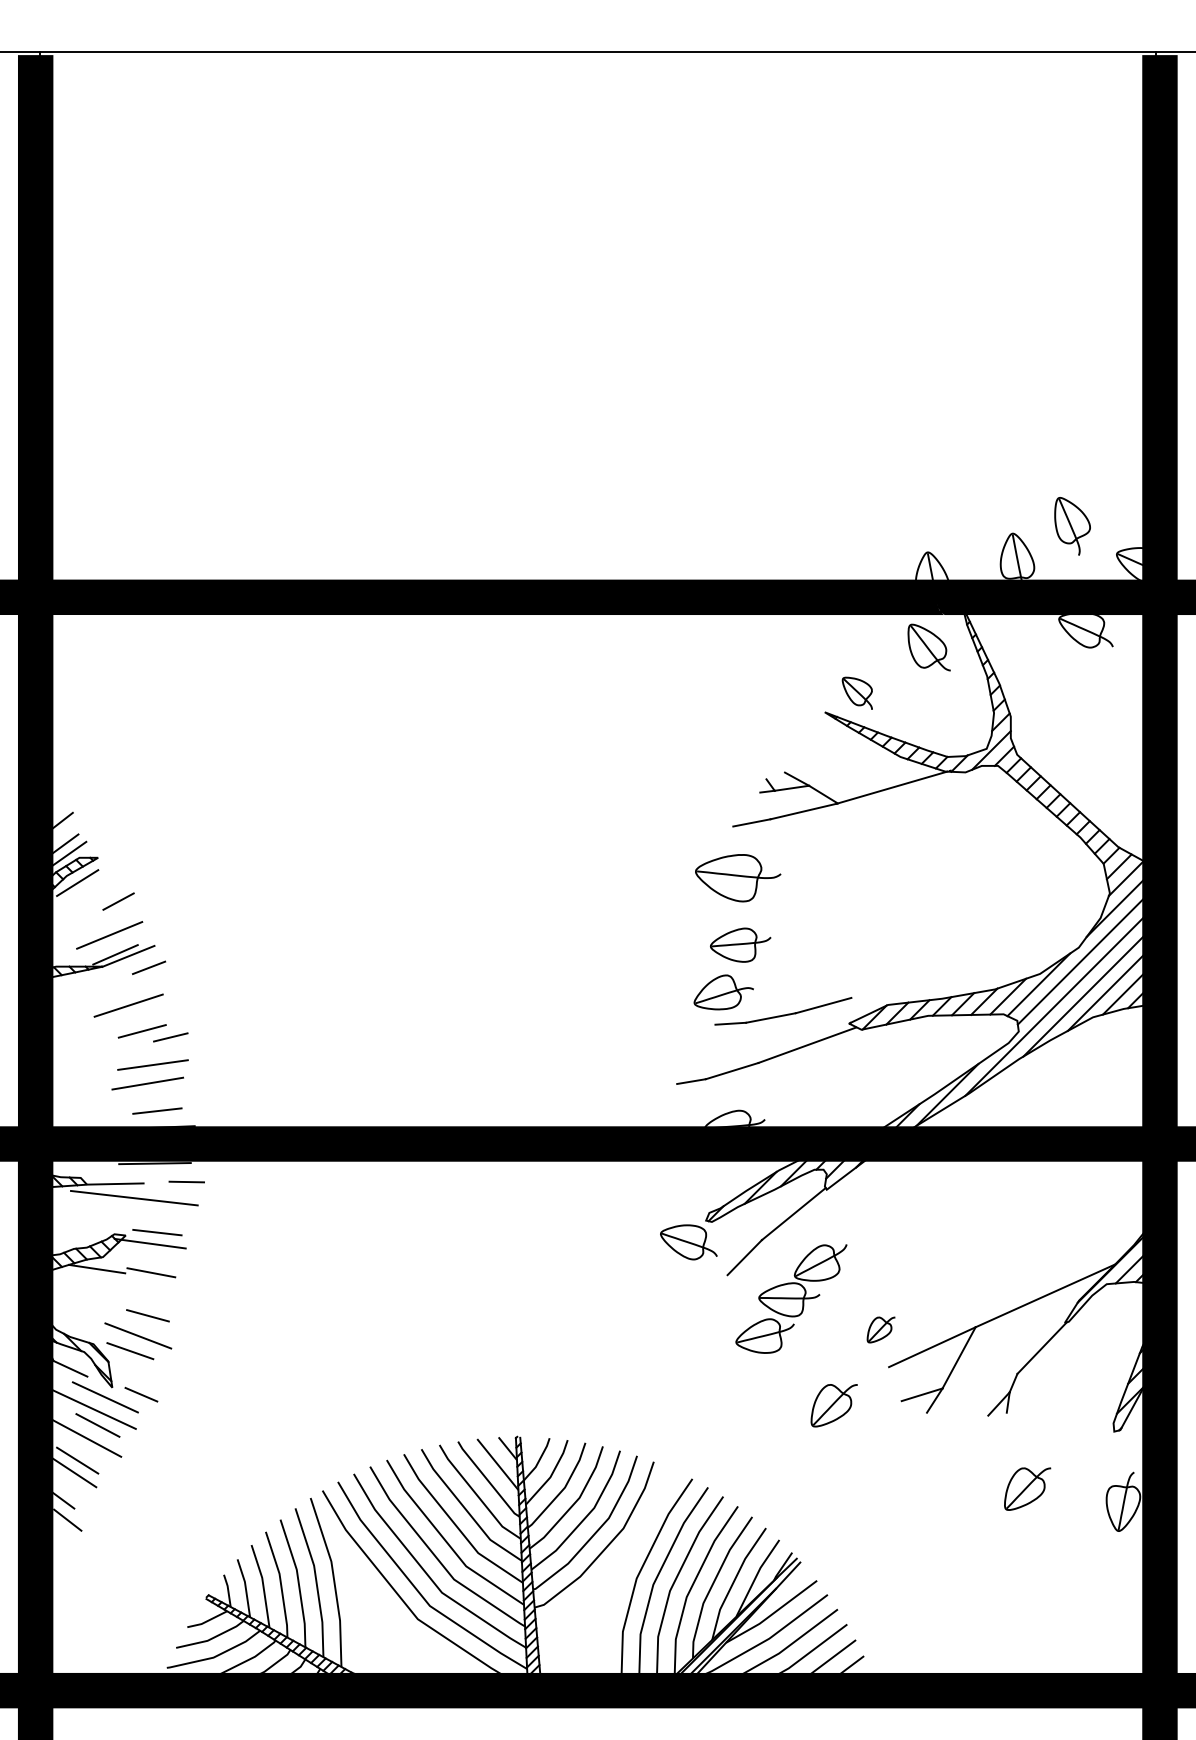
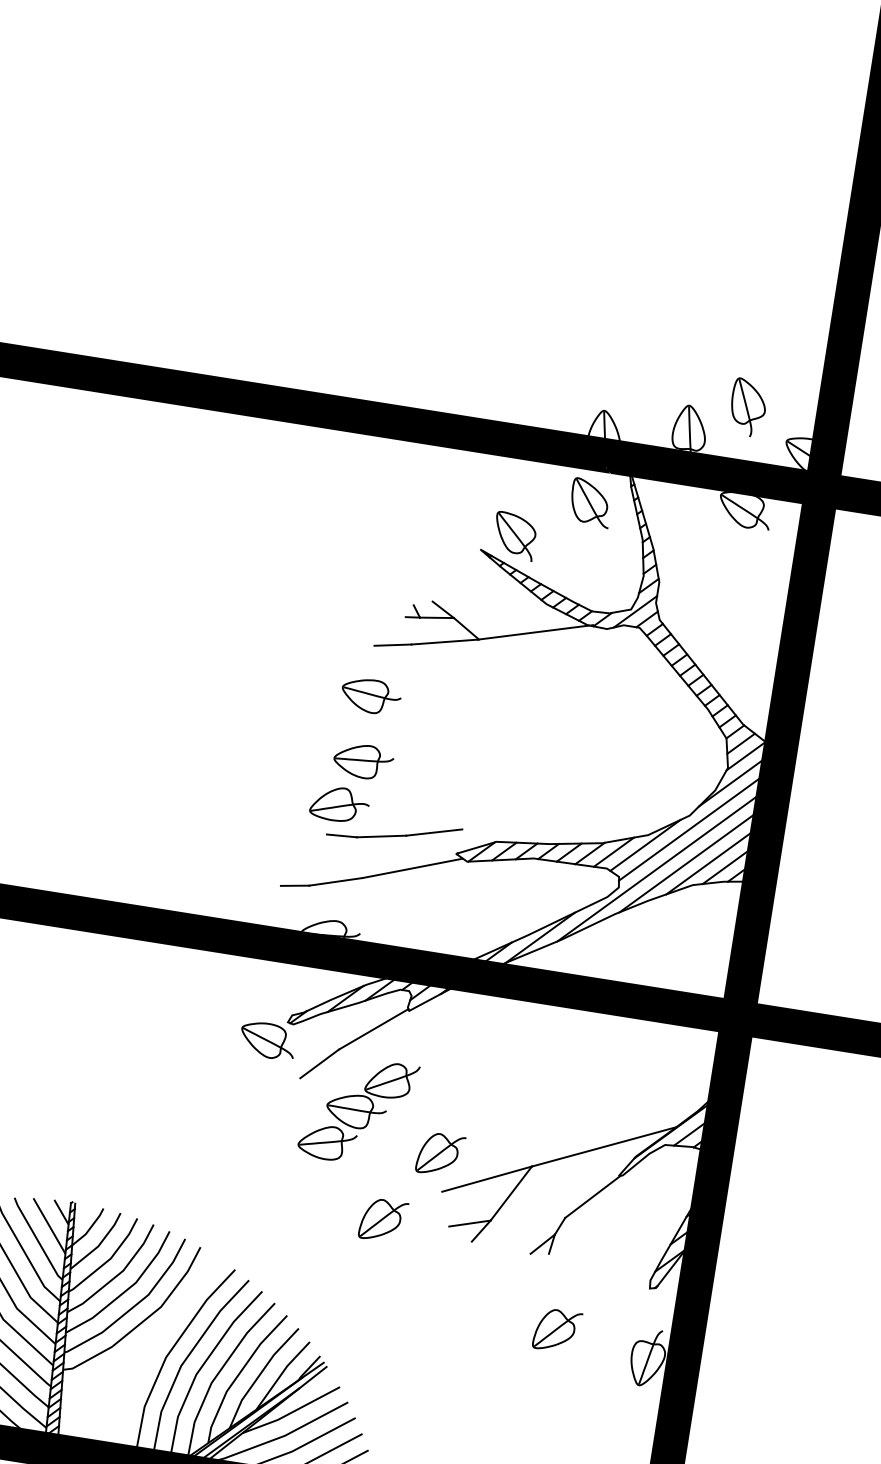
part: (857, 693) -> (514, 536), size x1.43
part: (737, 877) -> (370, 695), size x0.71
part: (880, 1329) -> (439, 1154), size x1.67

